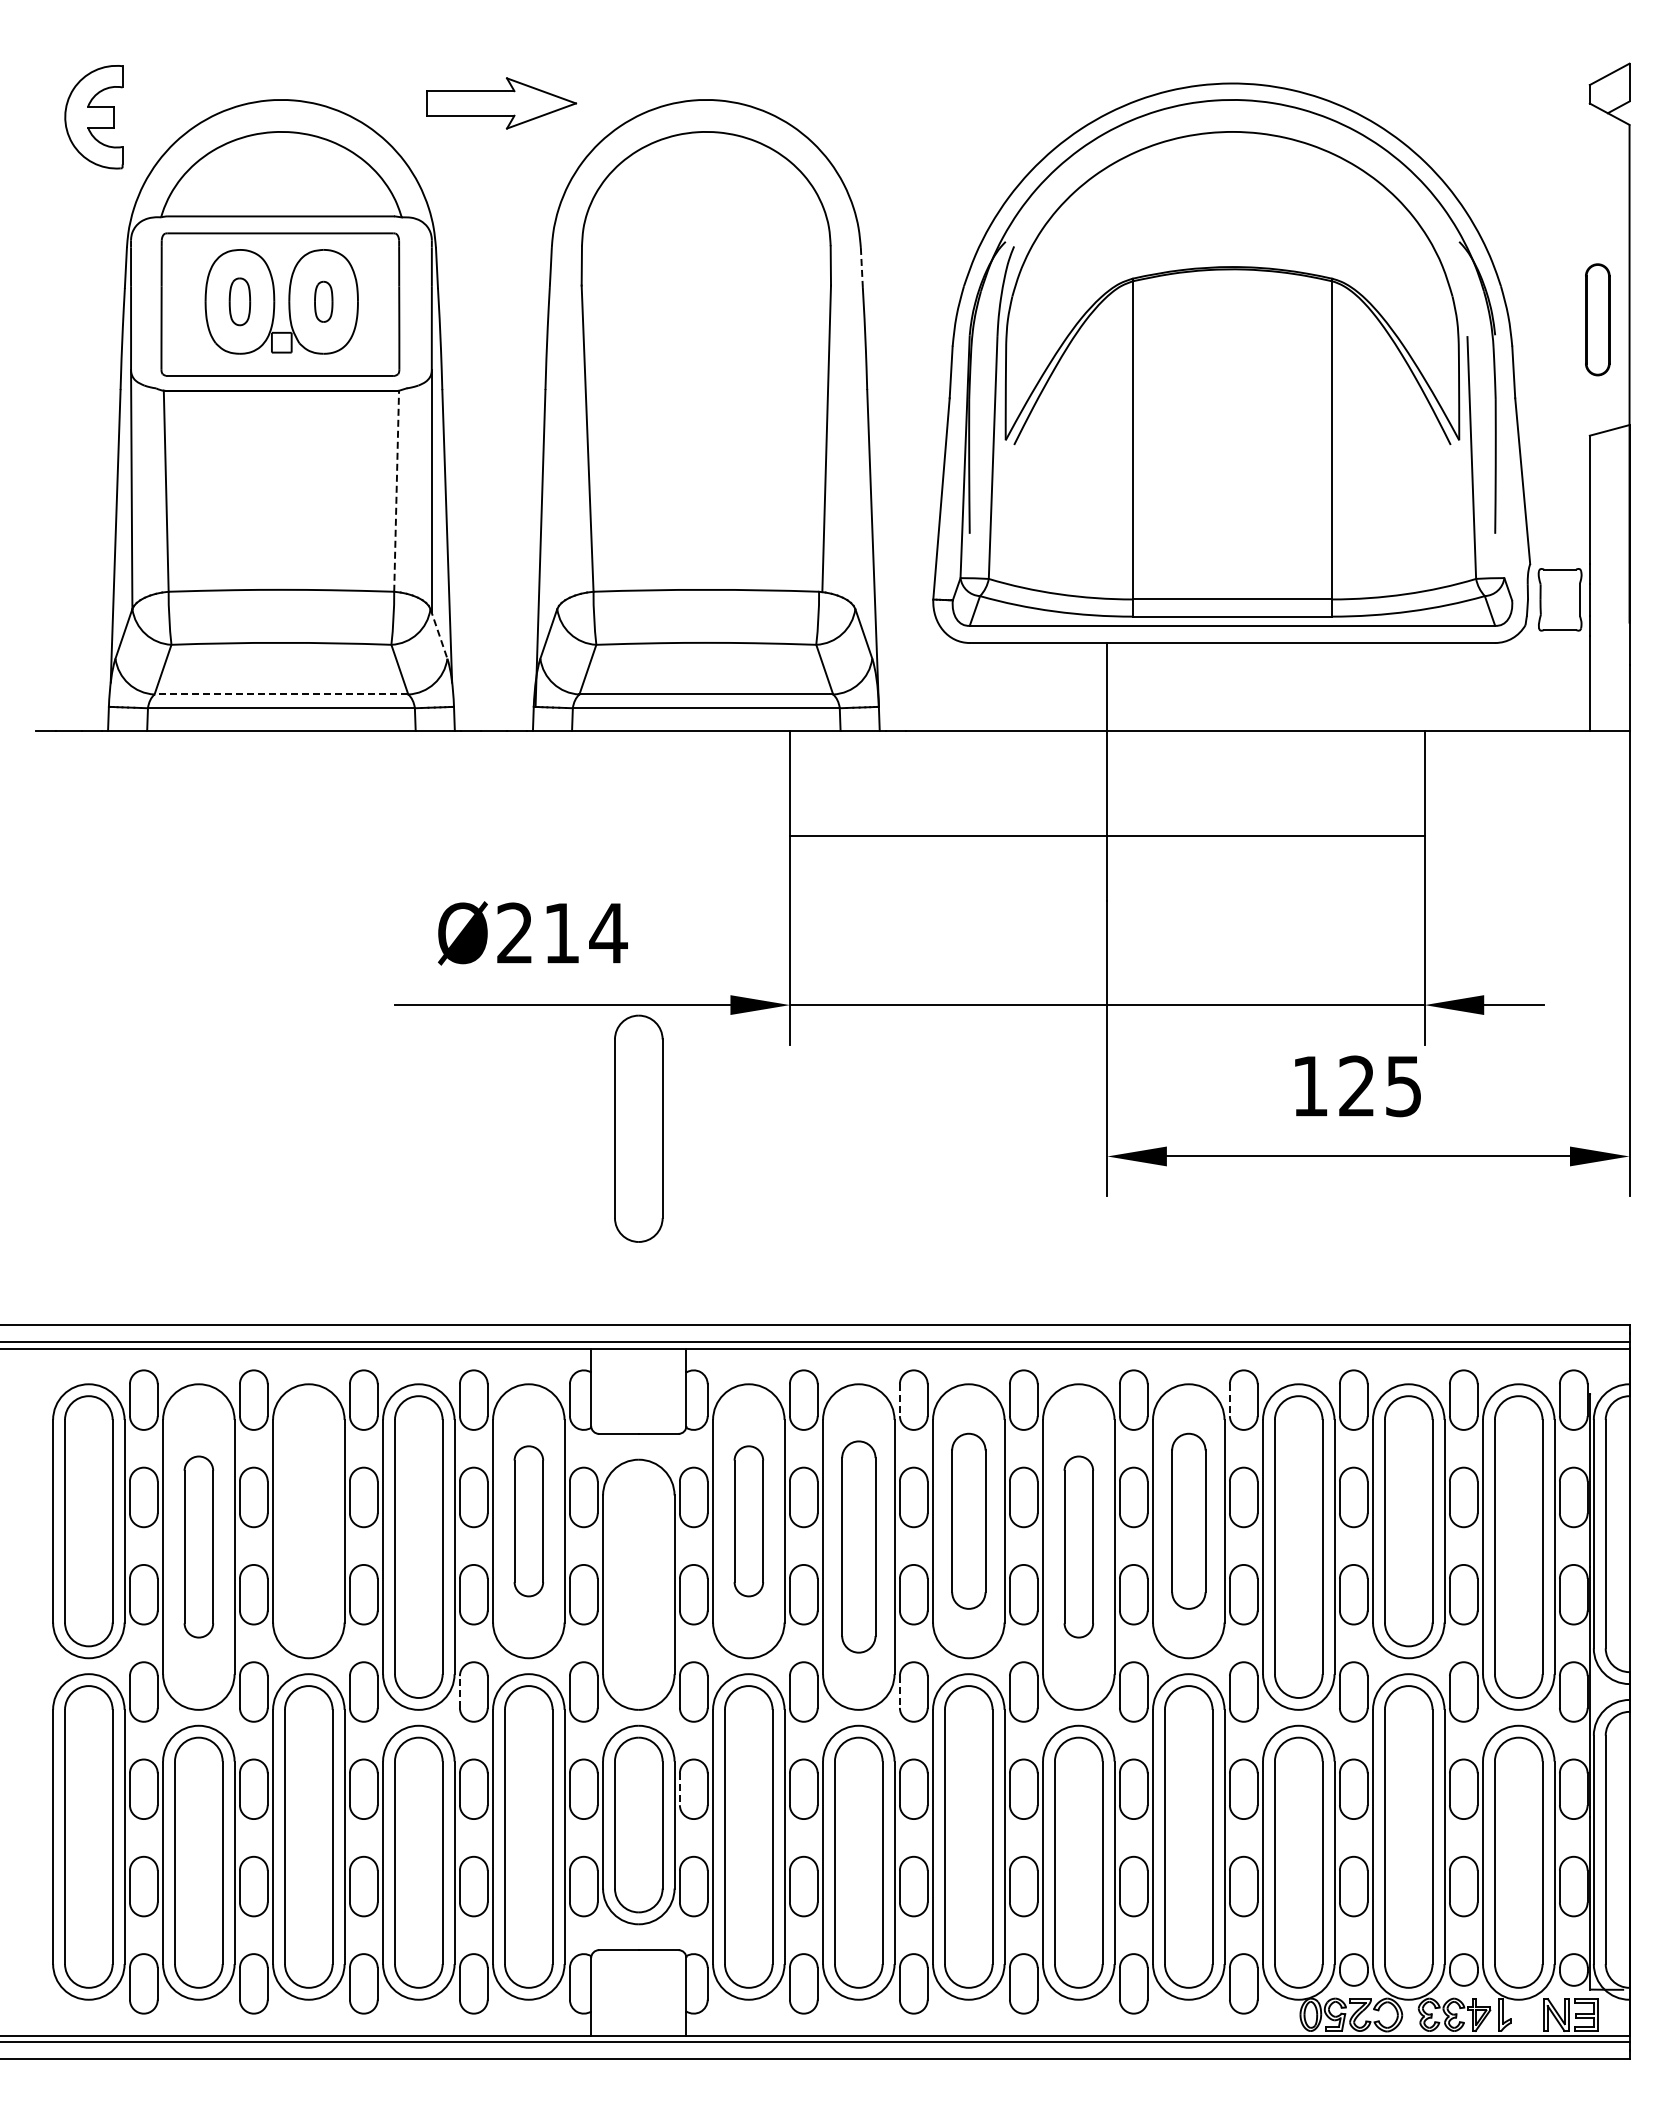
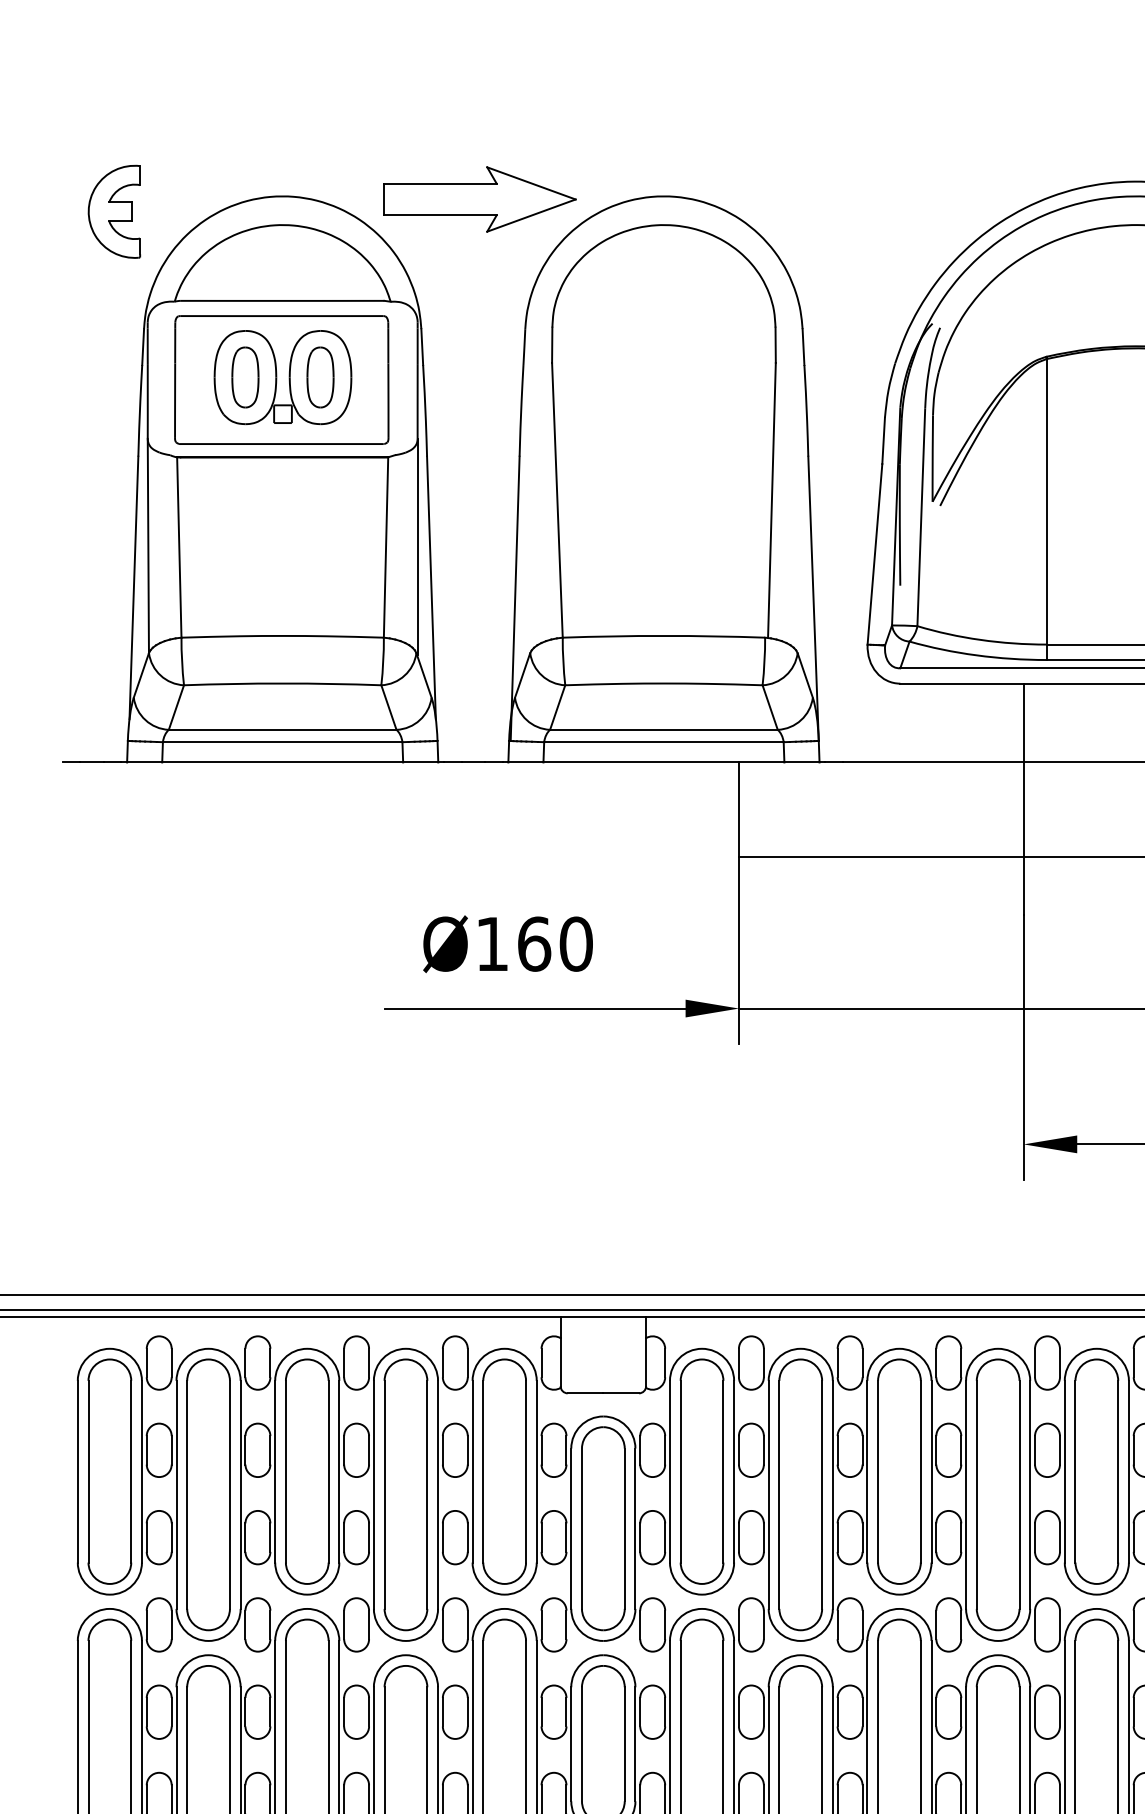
part: (501, 103) -> (480, 199), size x1.43
line: (861, 267) -> (803, 346), dashed -> solid
part: (239, 301) -> (245, 377), size x1.43
part: (323, 301) -> (320, 377), size x1.67
line: (396, 491) -> (385, 547), dashed -> solid
line: (439, 634) -> (424, 676), dashed -> solid
line: (281, 694) -> (282, 729), dashed -> solid
text: (562, 933) -> (534, 944), Ø214 -> Ø160
part: (638, 1128) -> (603, 1528), moved
line: (899, 1400) -> (837, 1363), dashed -> solid
line: (1229, 1400) -> (1133, 1363), dashed -> solid
part: (308, 1521) -> (306, 1471), added
part: (528, 1521) -> (504, 1471), size x1.67
part: (748, 1521) -> (701, 1471), size x1.67
part: (968, 1521) -> (899, 1471), size x1.43
part: (1188, 1521) -> (1096, 1471), size x1.43
part: (198, 1546) -> (208, 1494), size x1.67
part: (858, 1546) -> (800, 1494), size x1.43
part: (1078, 1546) -> (997, 1494), size x1.67
line: (459, 1692) -> (442, 1625), dashed -> solid
line: (899, 1692) -> (837, 1625), dashed -> solid
line: (679, 1789) -> (639, 1712), dashed -> solid

